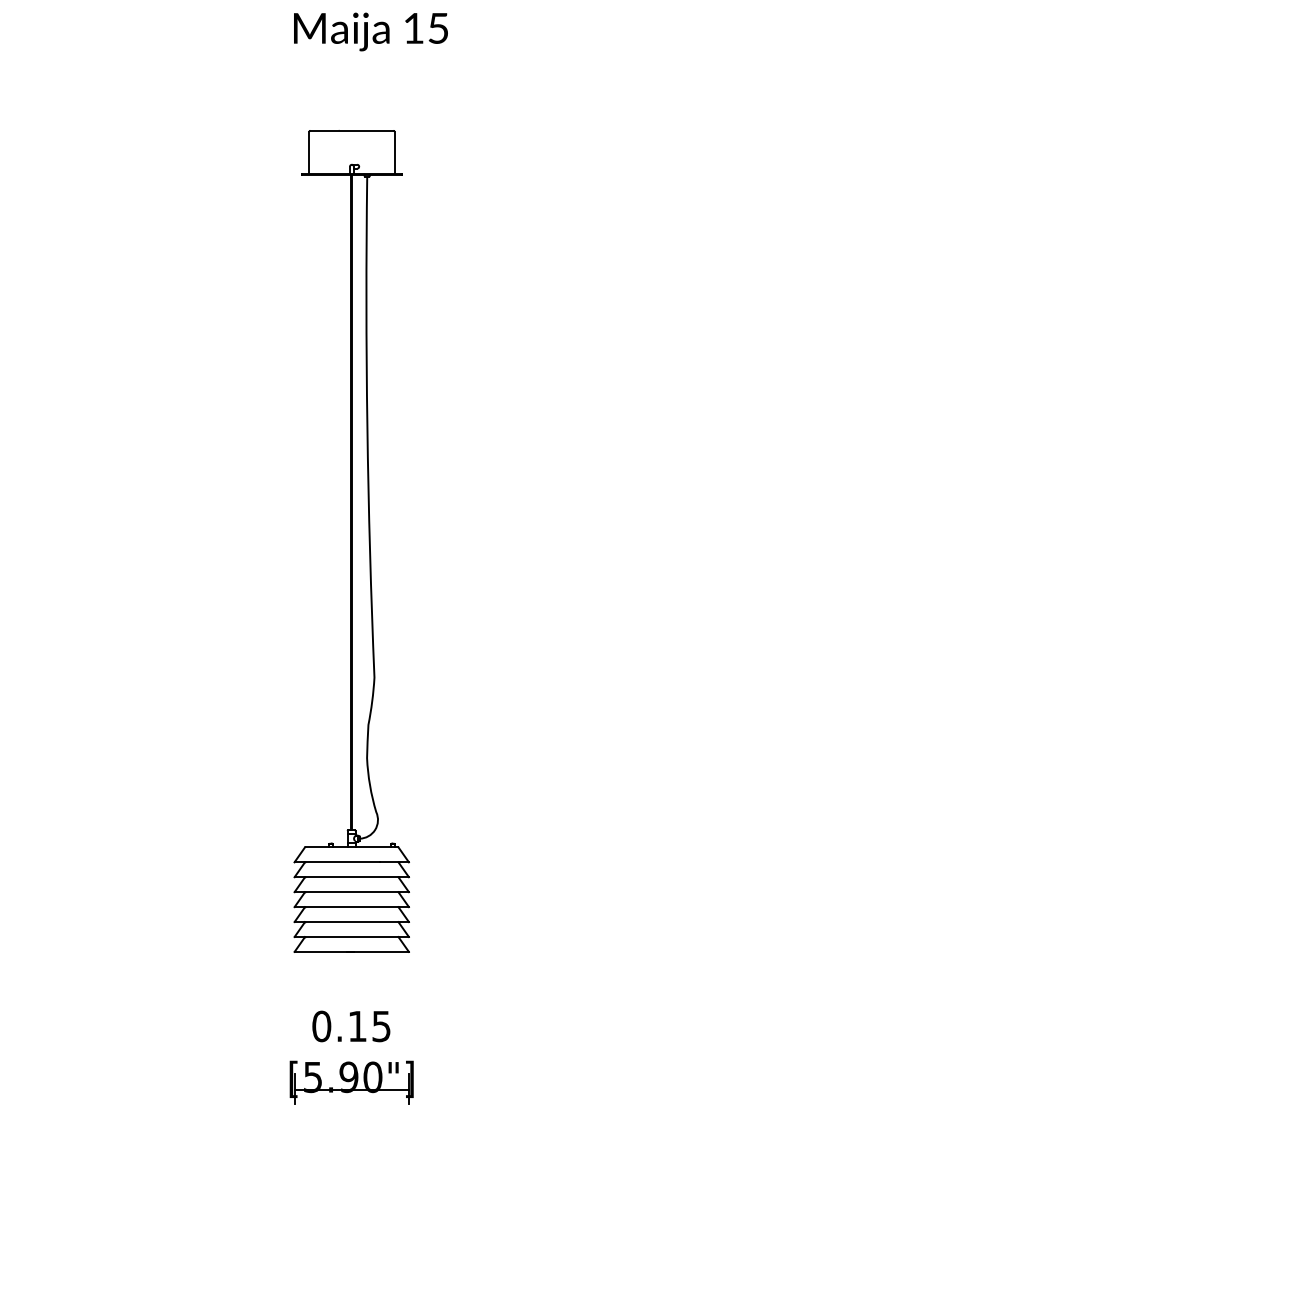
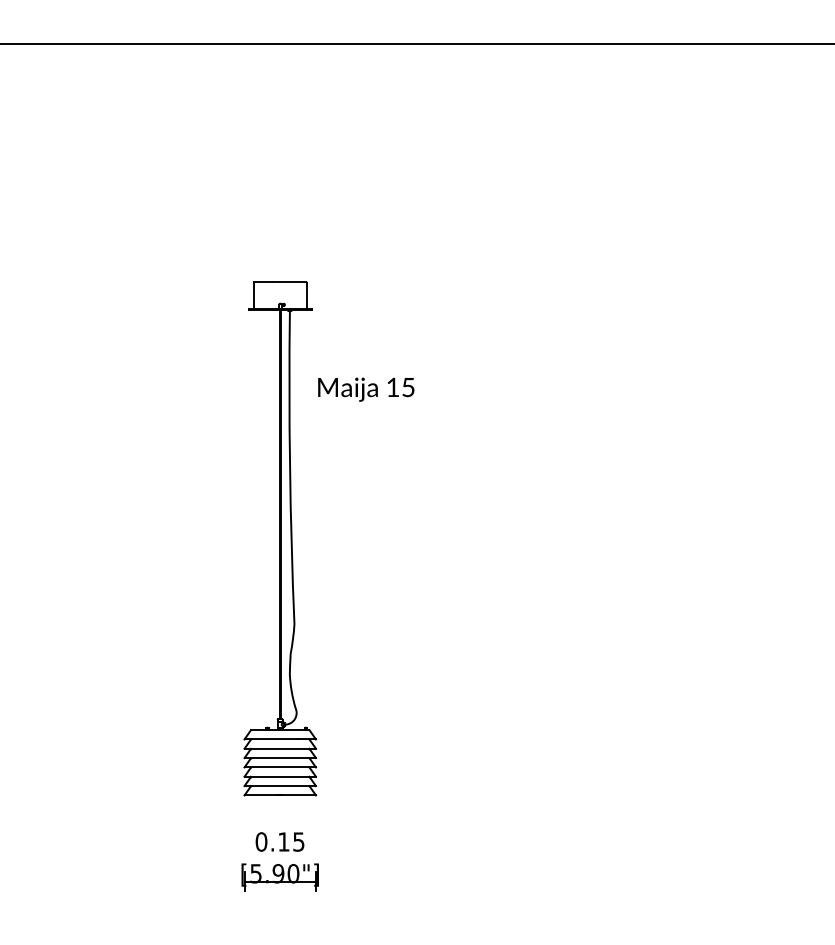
text: (371, 31) -> (366, 389), moved

